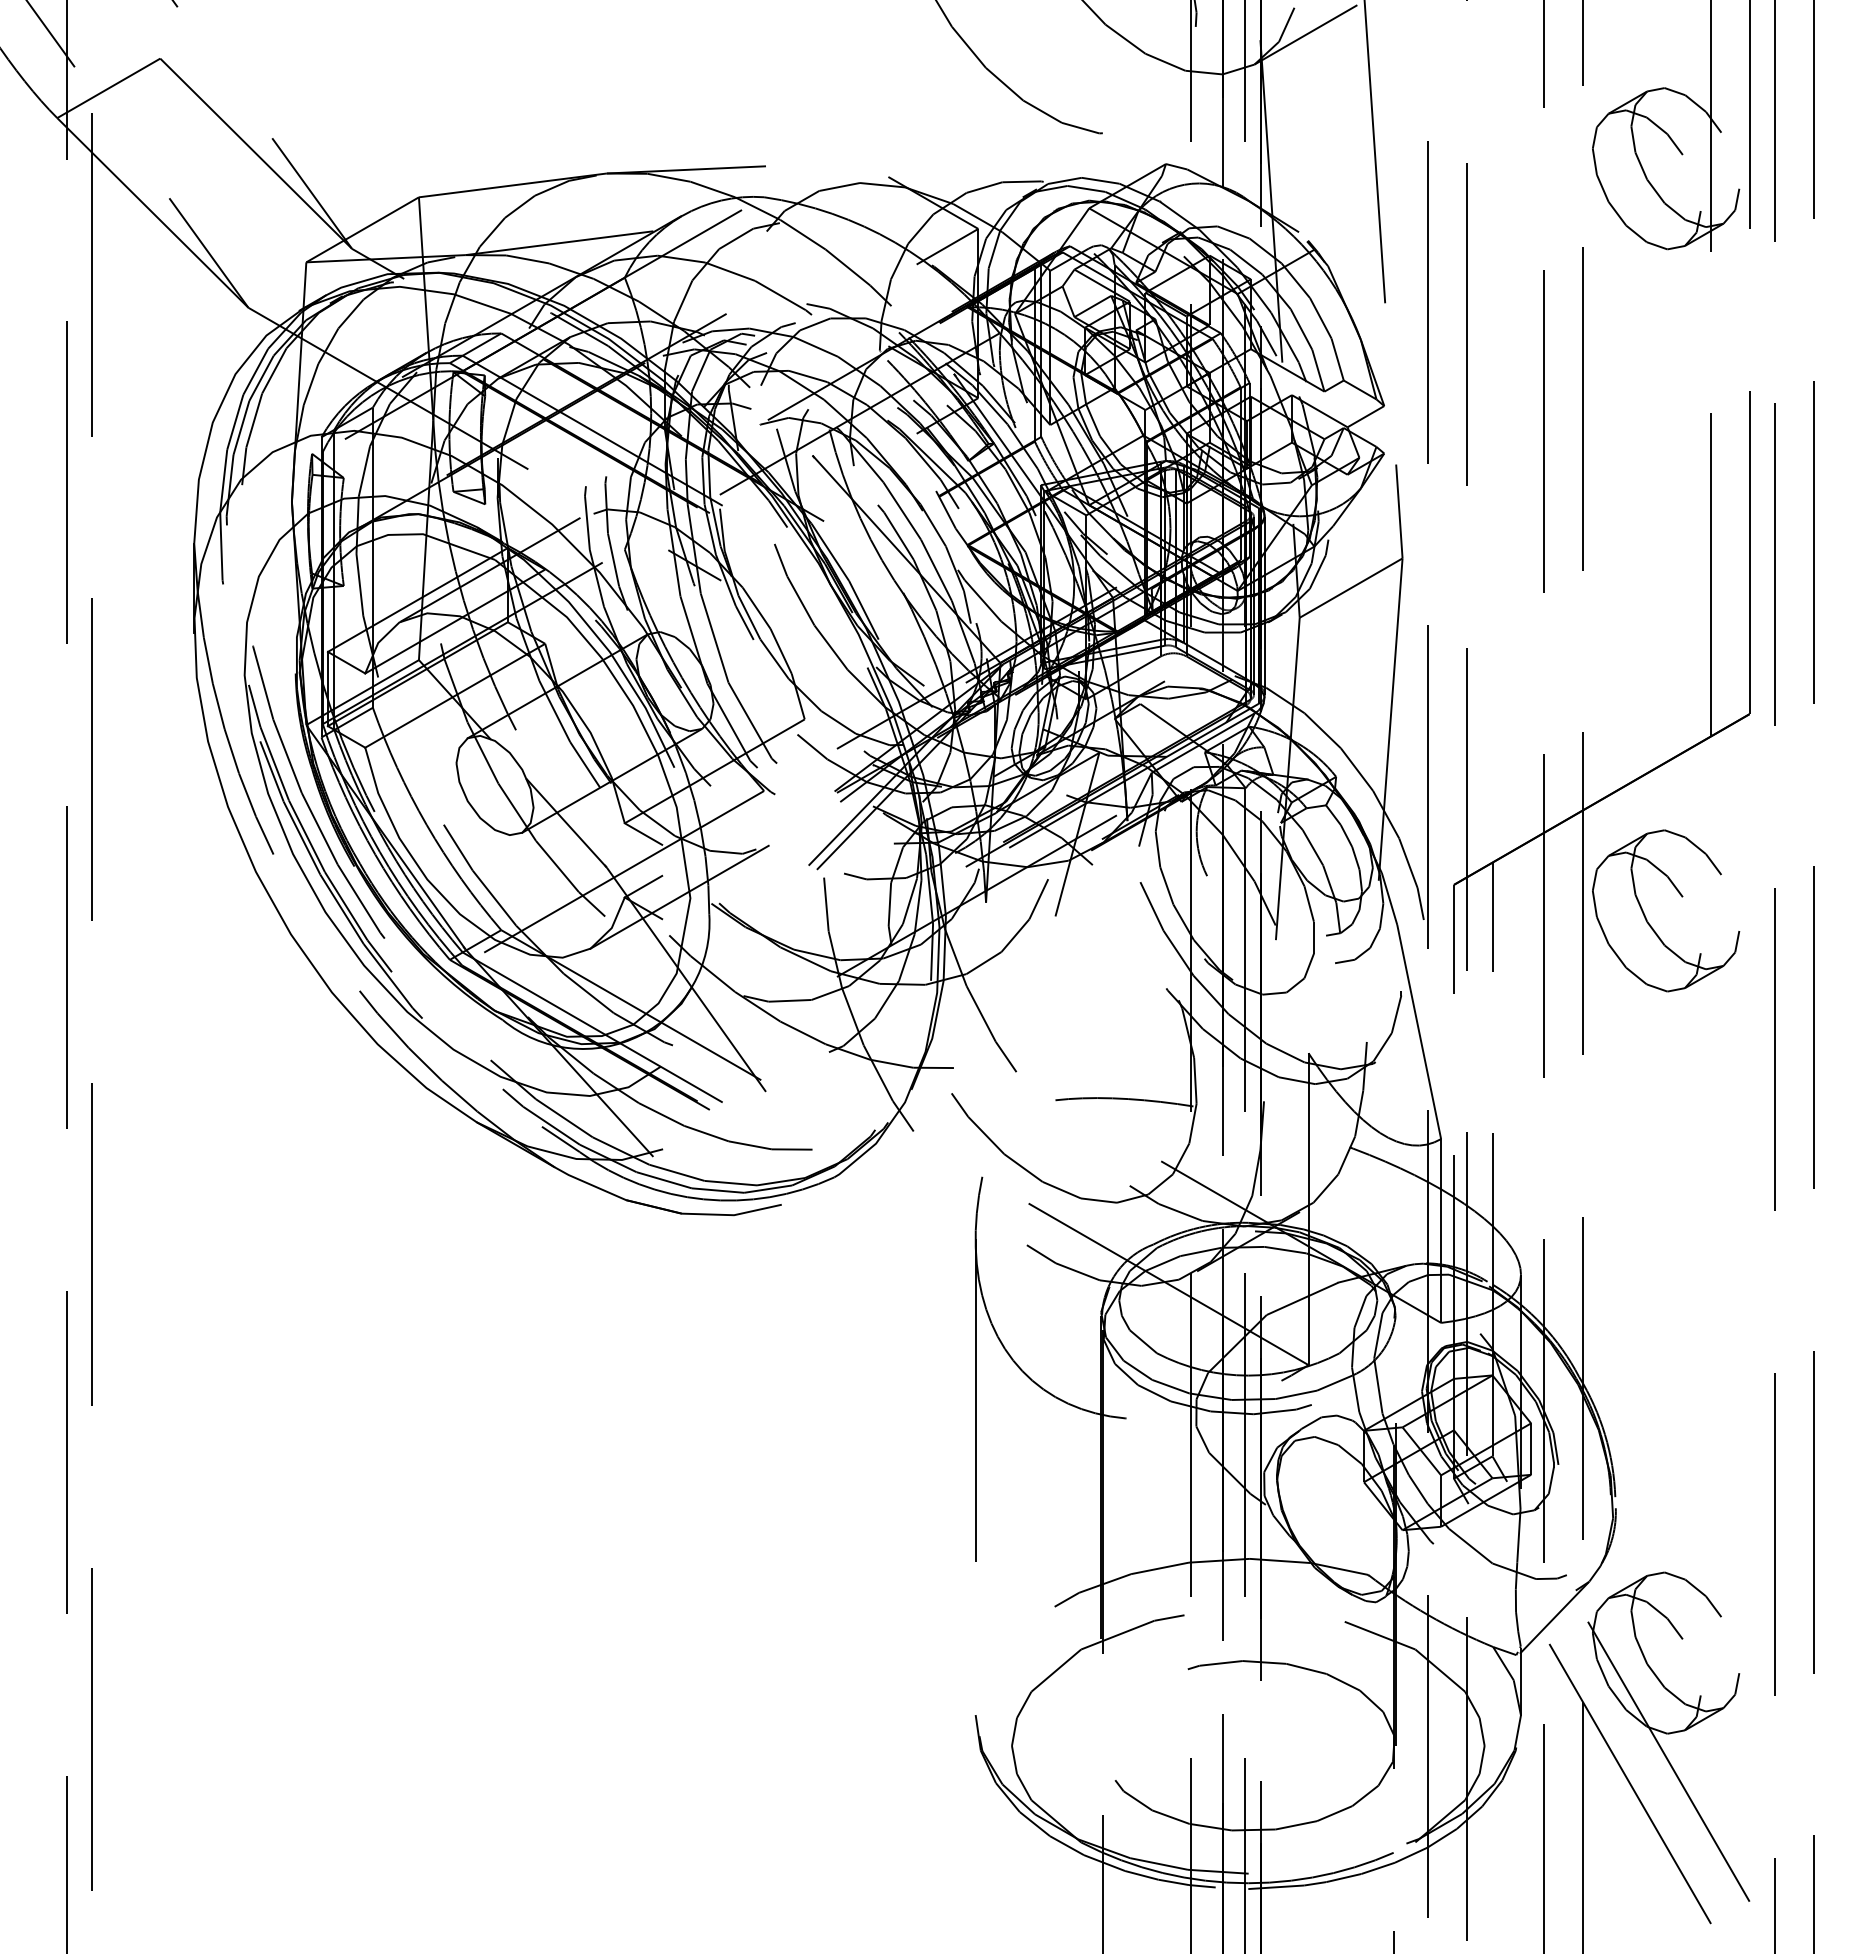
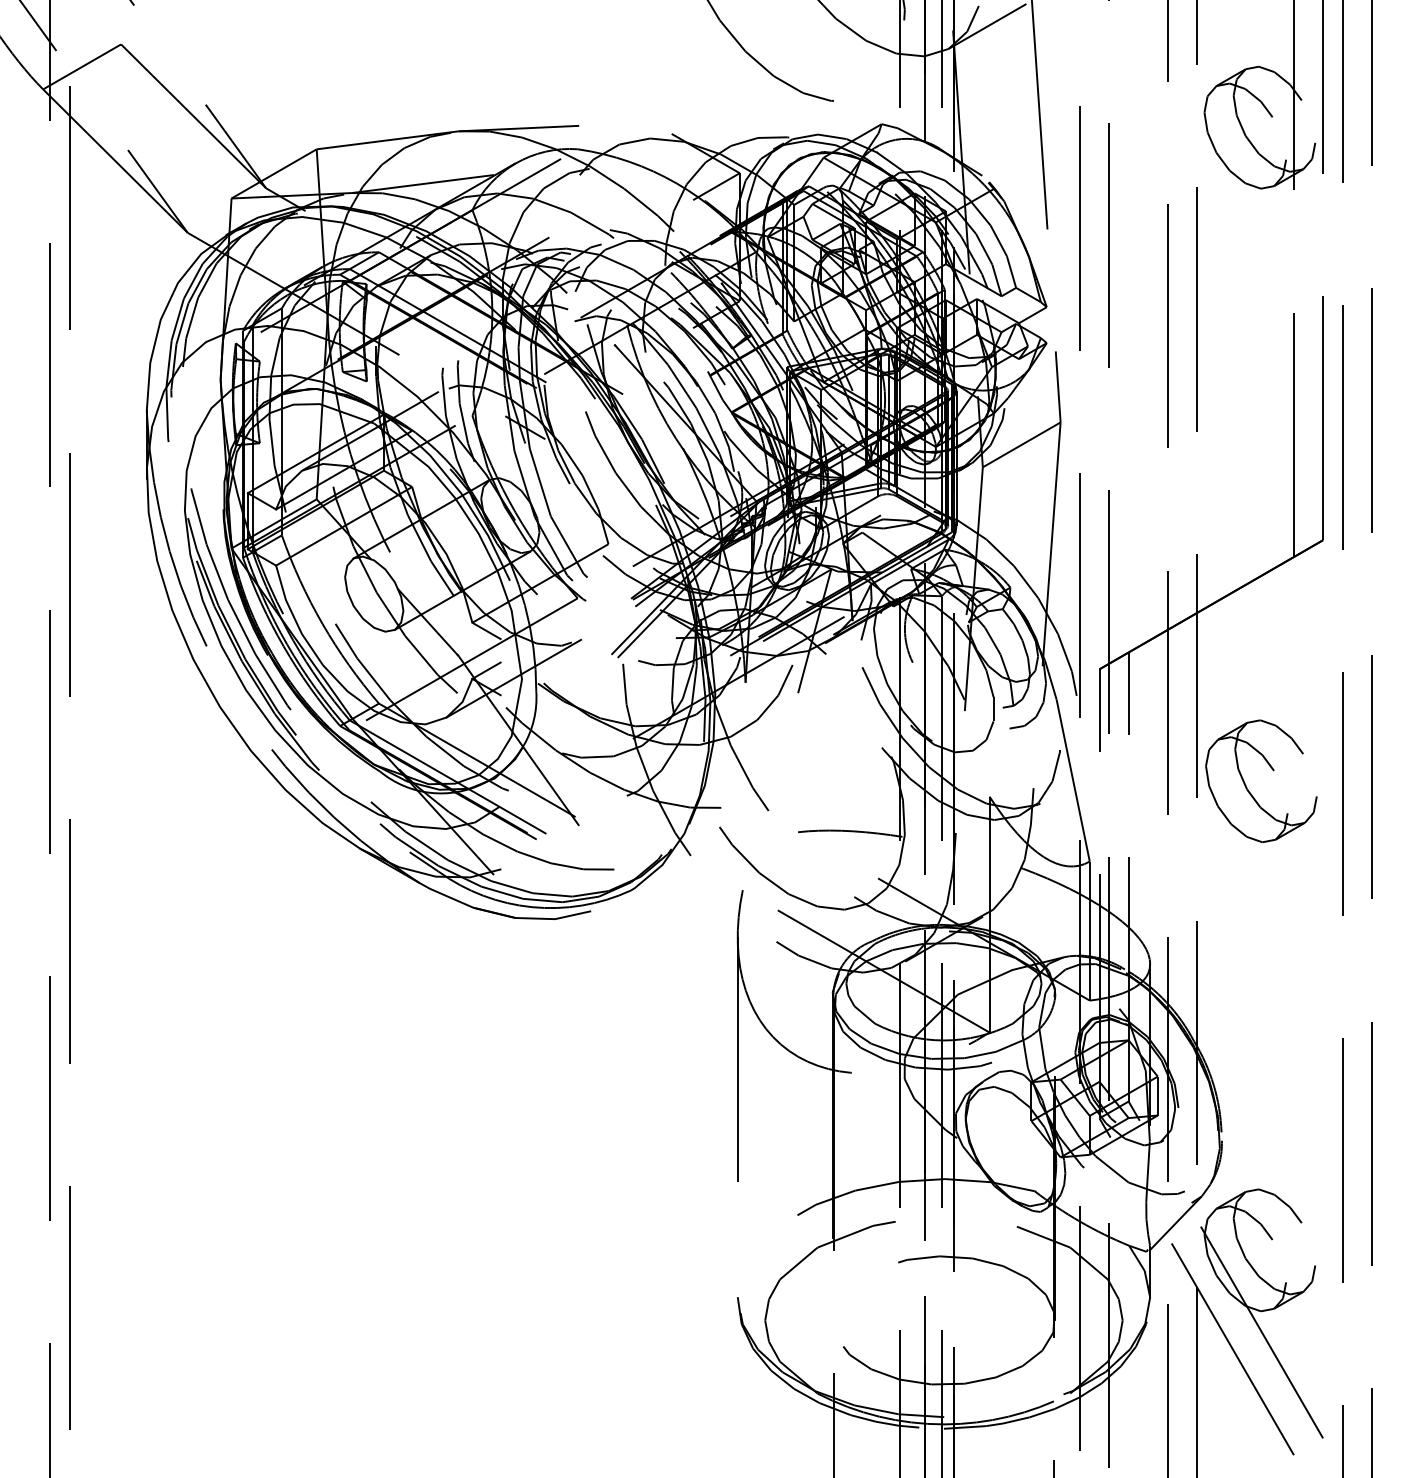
part: (1681, 897) -> (1273, 771), moved

